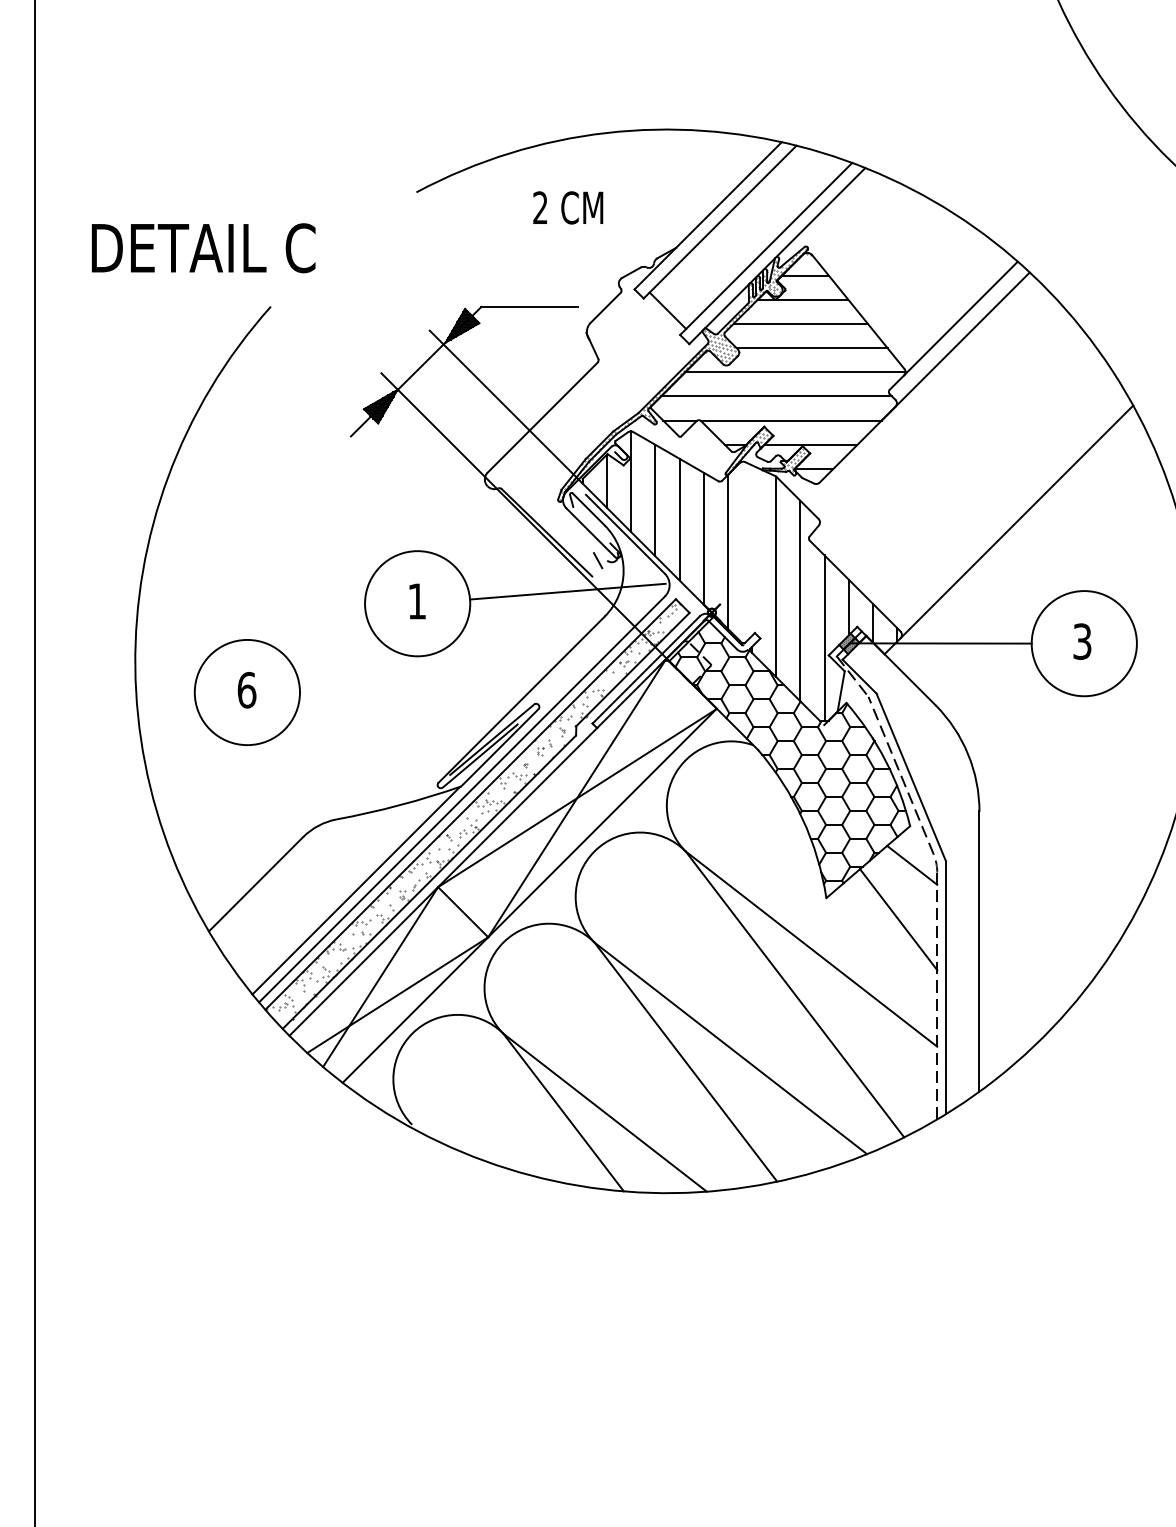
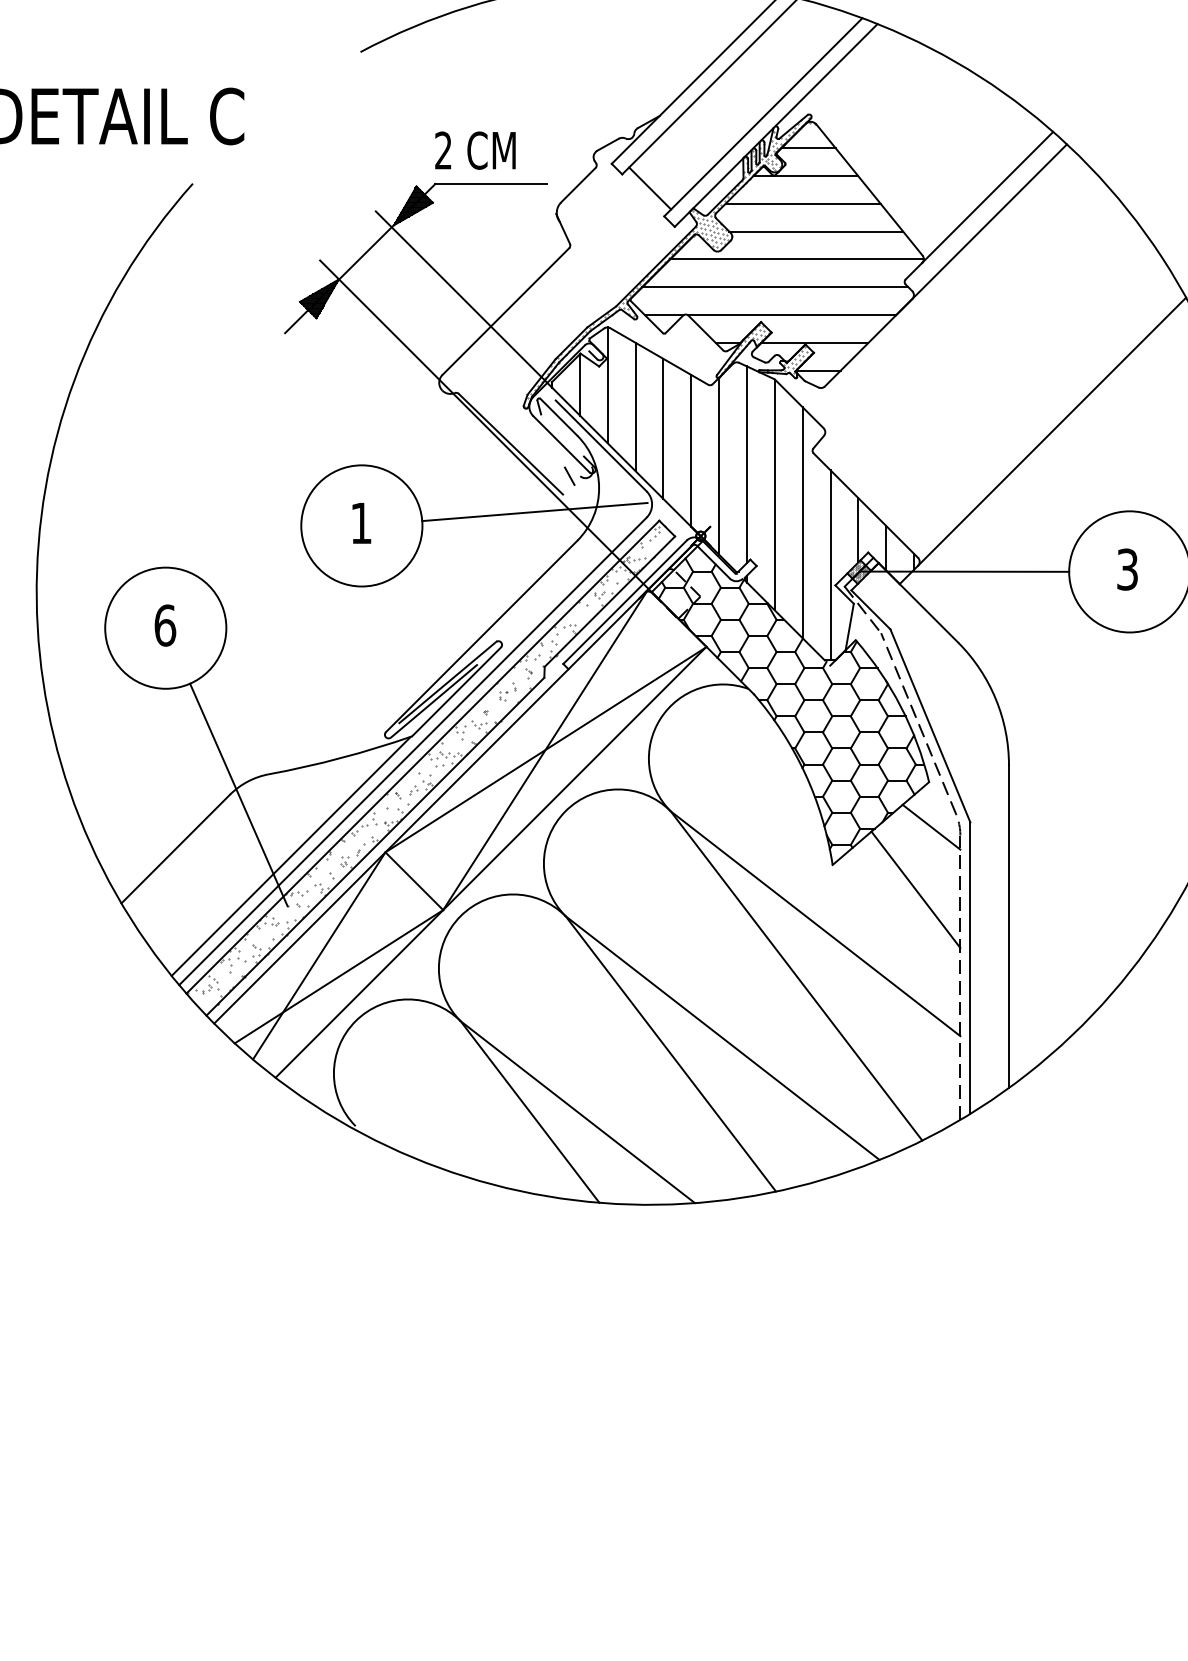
text: (568, 207) -> (475, 150), moved
line: (752, 550) -> (747, 464), added
line: (310, 836) -> (238, 794), added

